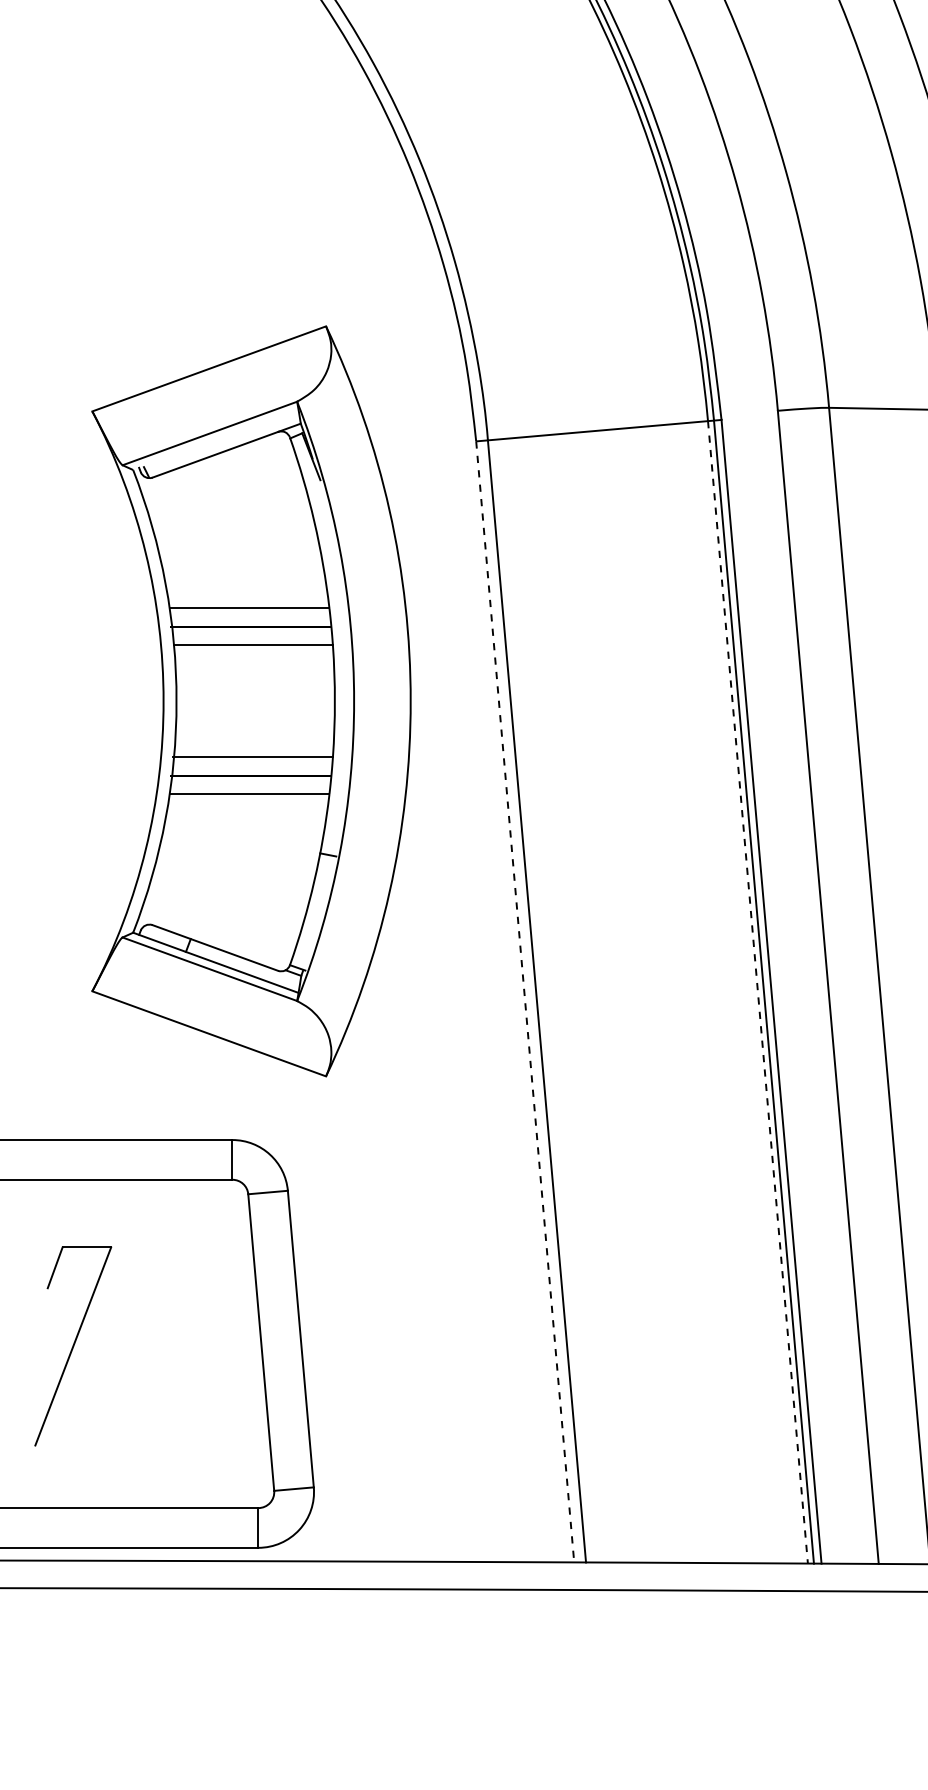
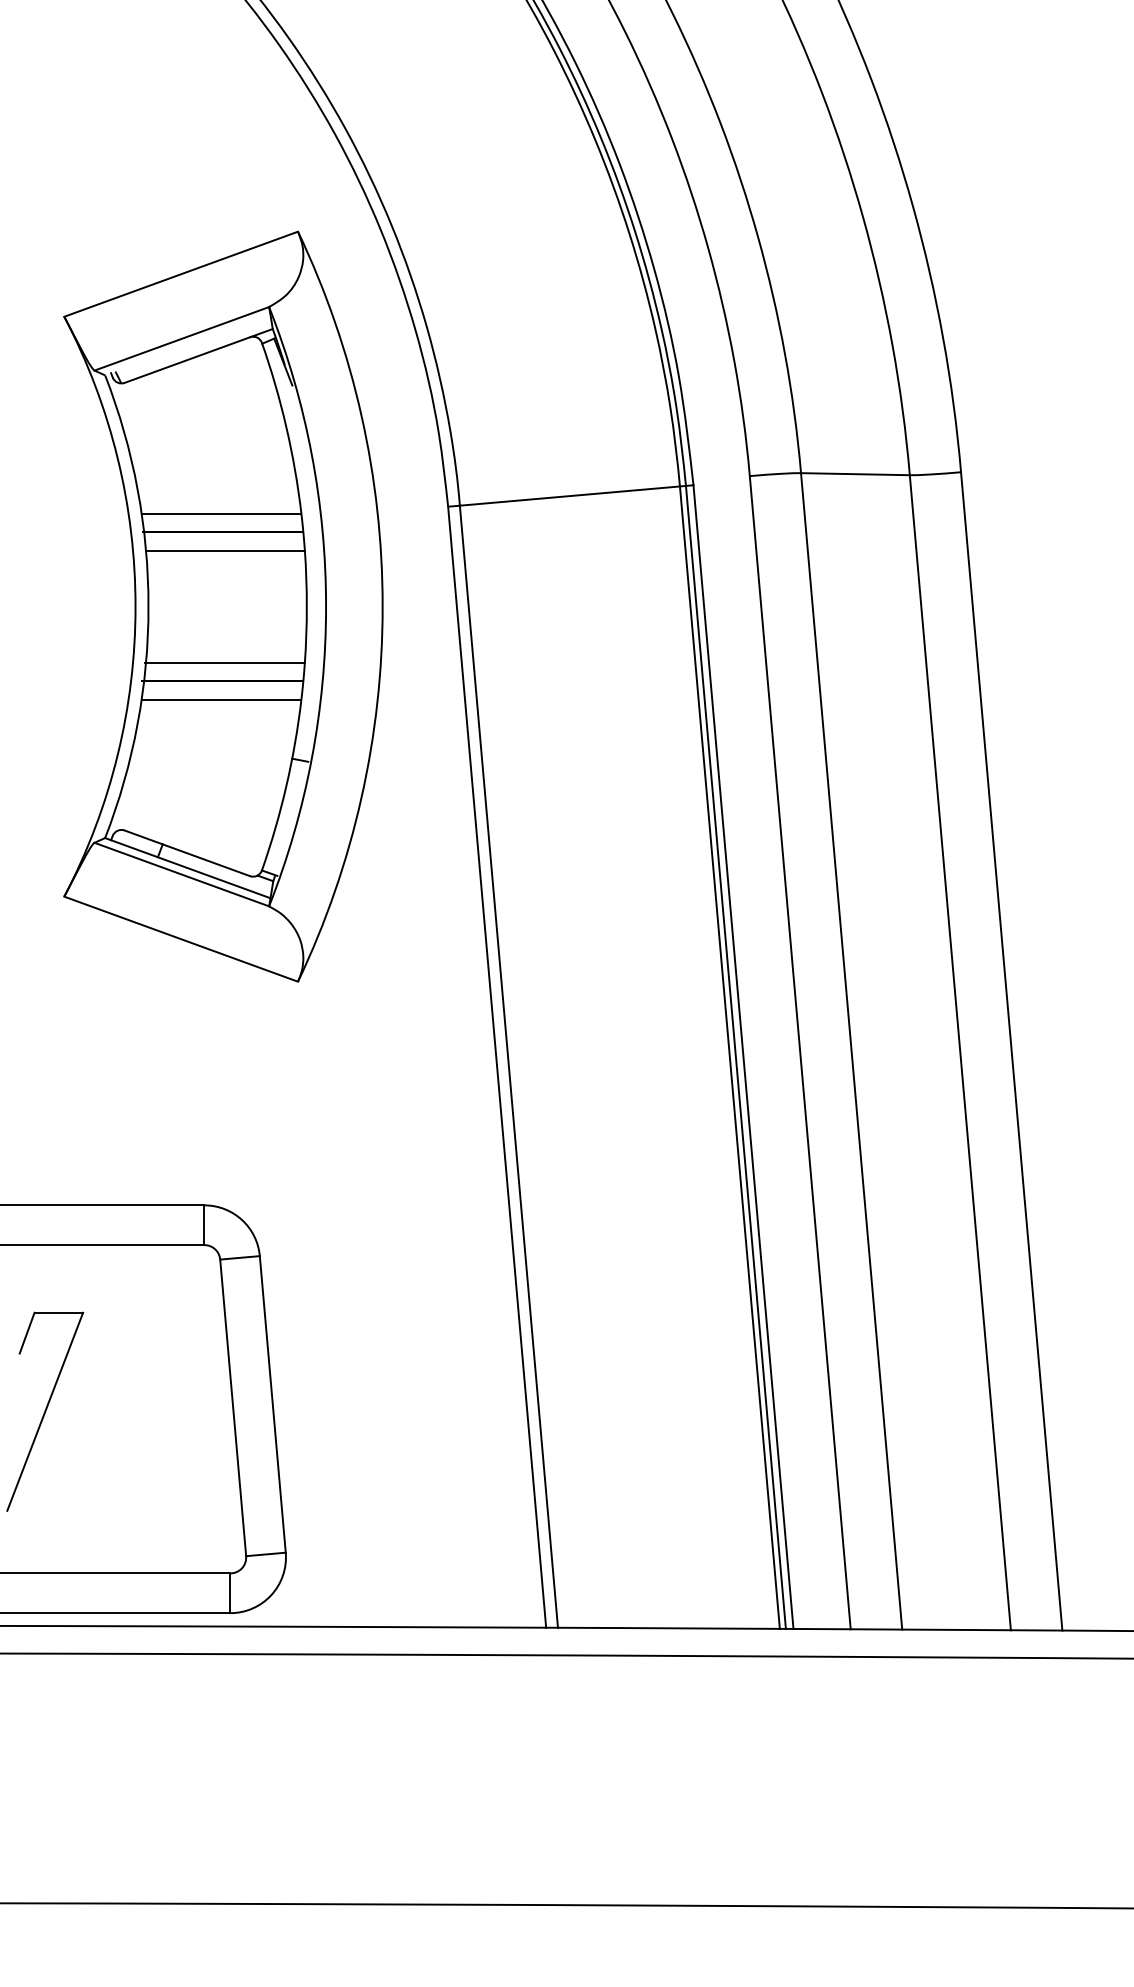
part: (251, 701) -> (223, 606), moved
line: (757, 993) -> (729, 1058), dashed -> solid
line: (525, 1002) -> (497, 1067), dashed -> solid

